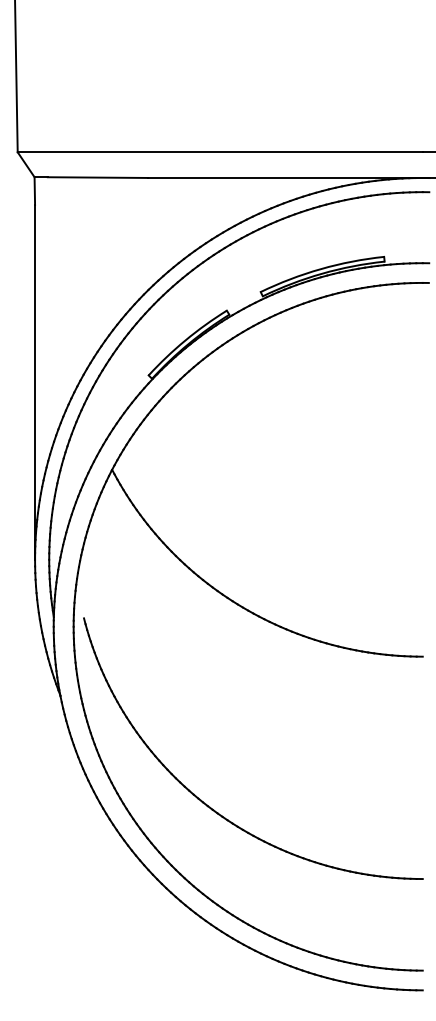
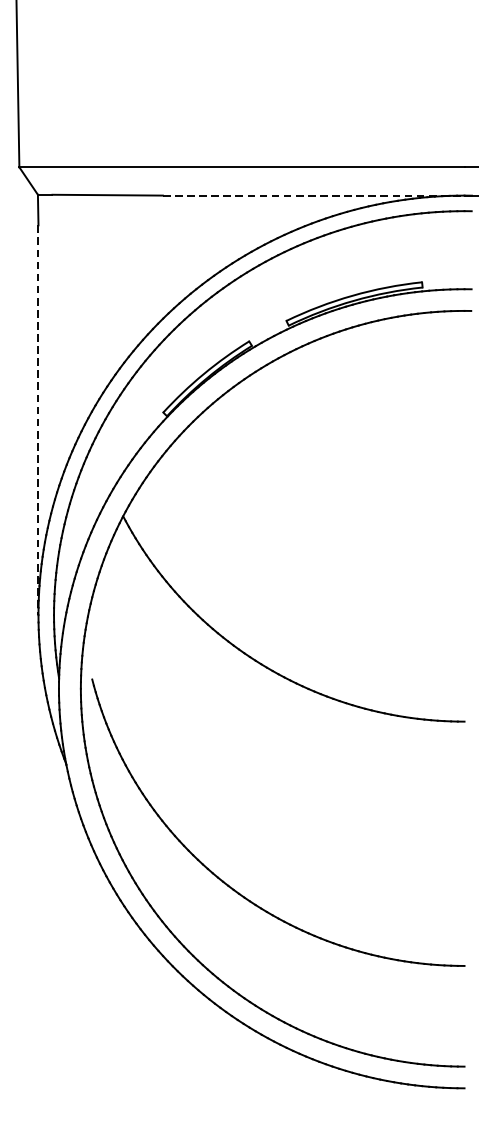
line: (286, 177) -> (314, 195), solid -> dashed
line: (35, 382) -> (38, 420), solid -> dashed

